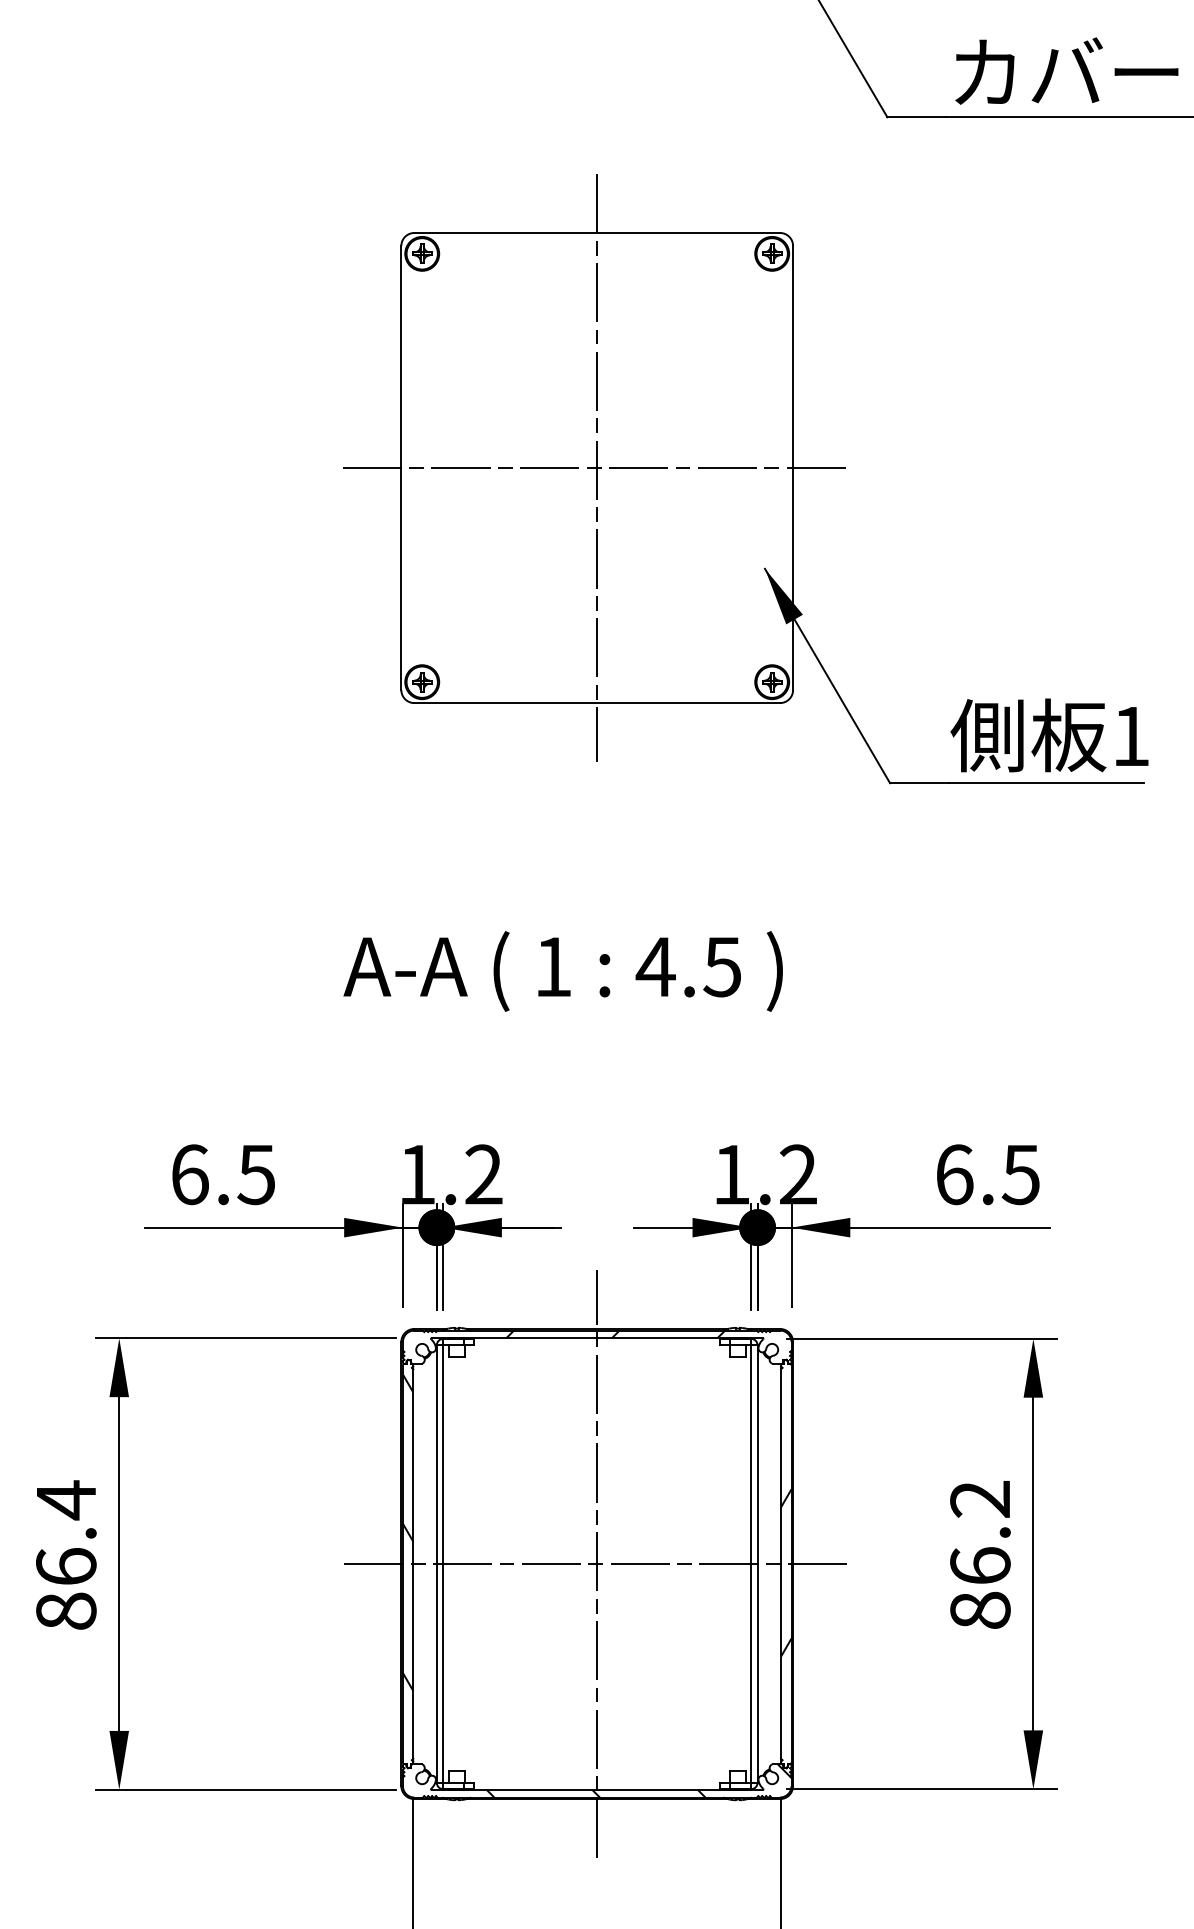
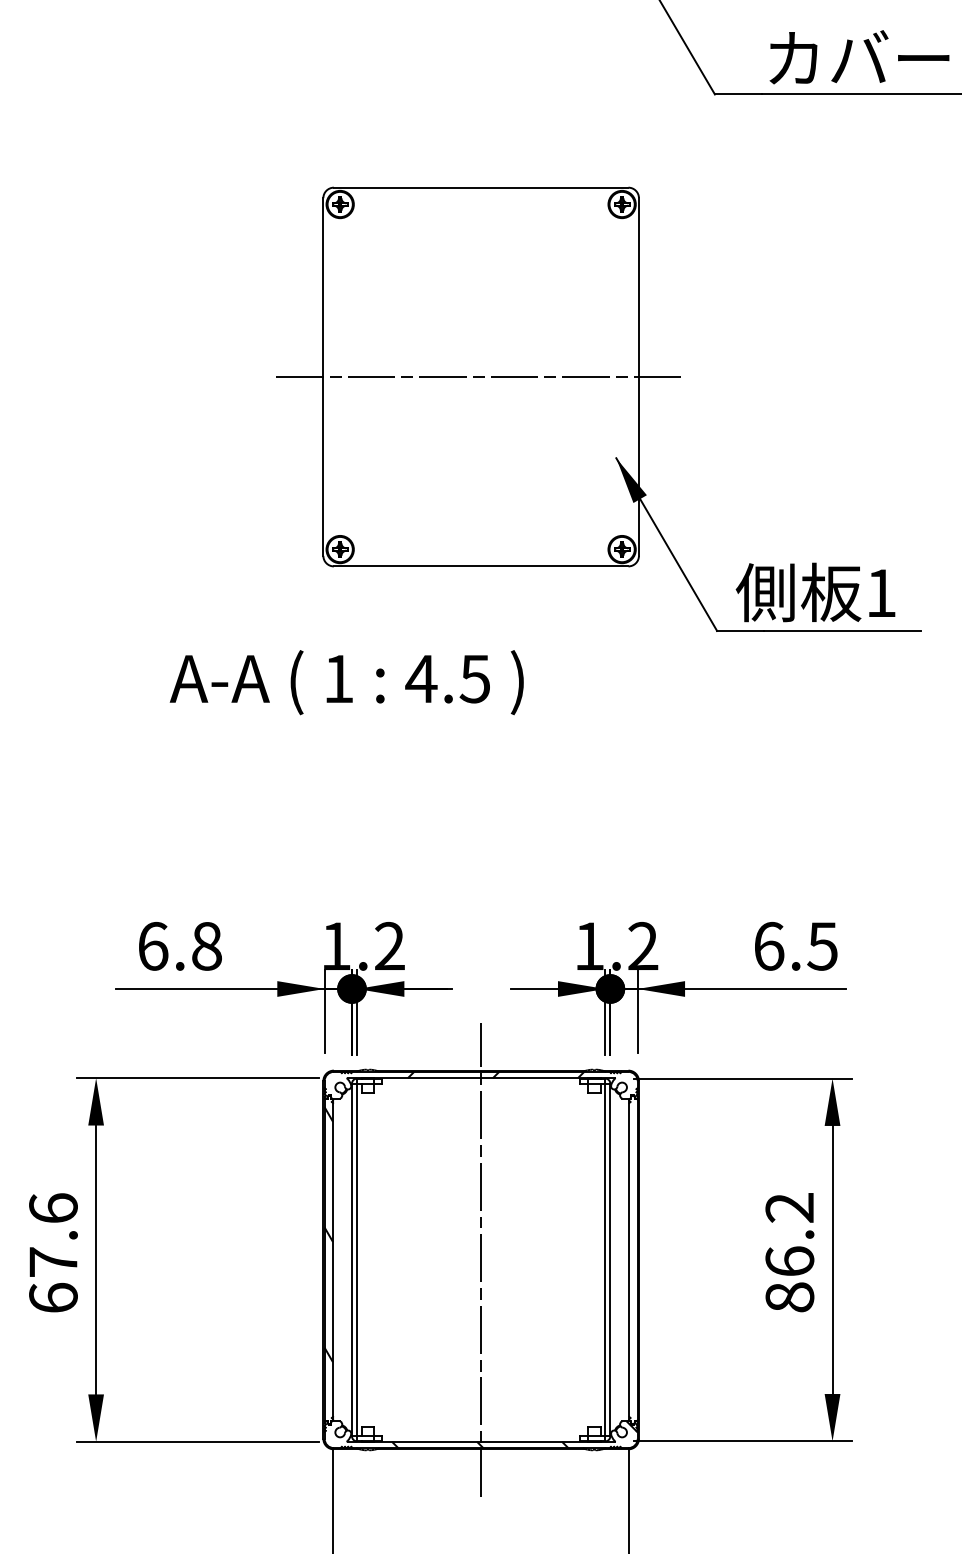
line: (597, 467) -> (481, 376), removed
text: (1049, 735) -> (815, 592), moved
text: (562, 971) -> (346, 682), moved
text: (256, 1174) -> (206, 946), 6.5 -> 6.8
text: (66, 1554) -> (53, 1252), 86.4 -> 67.6
line: (597, 1563) -> (481, 1259), removed
hatch: (786, 1572) -> (633, 1266), removed

